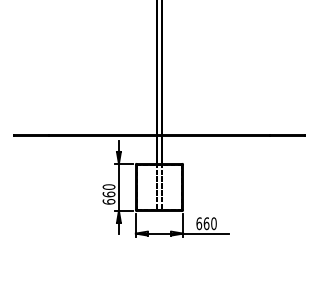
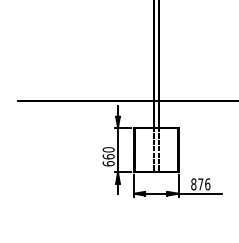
text: (206, 223) -> (200, 184), 660 -> 876

